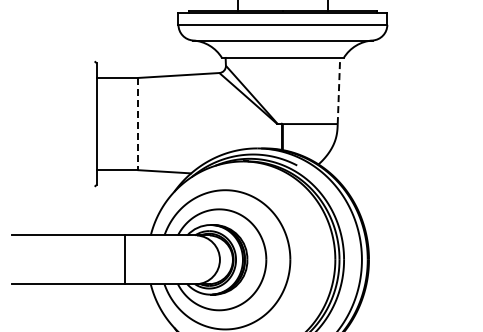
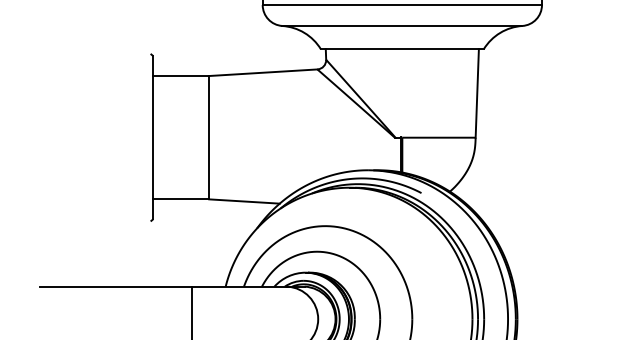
line: (338, 90) -> (476, 92), dashed -> solid
line: (138, 124) -> (209, 138), dashed -> solid

